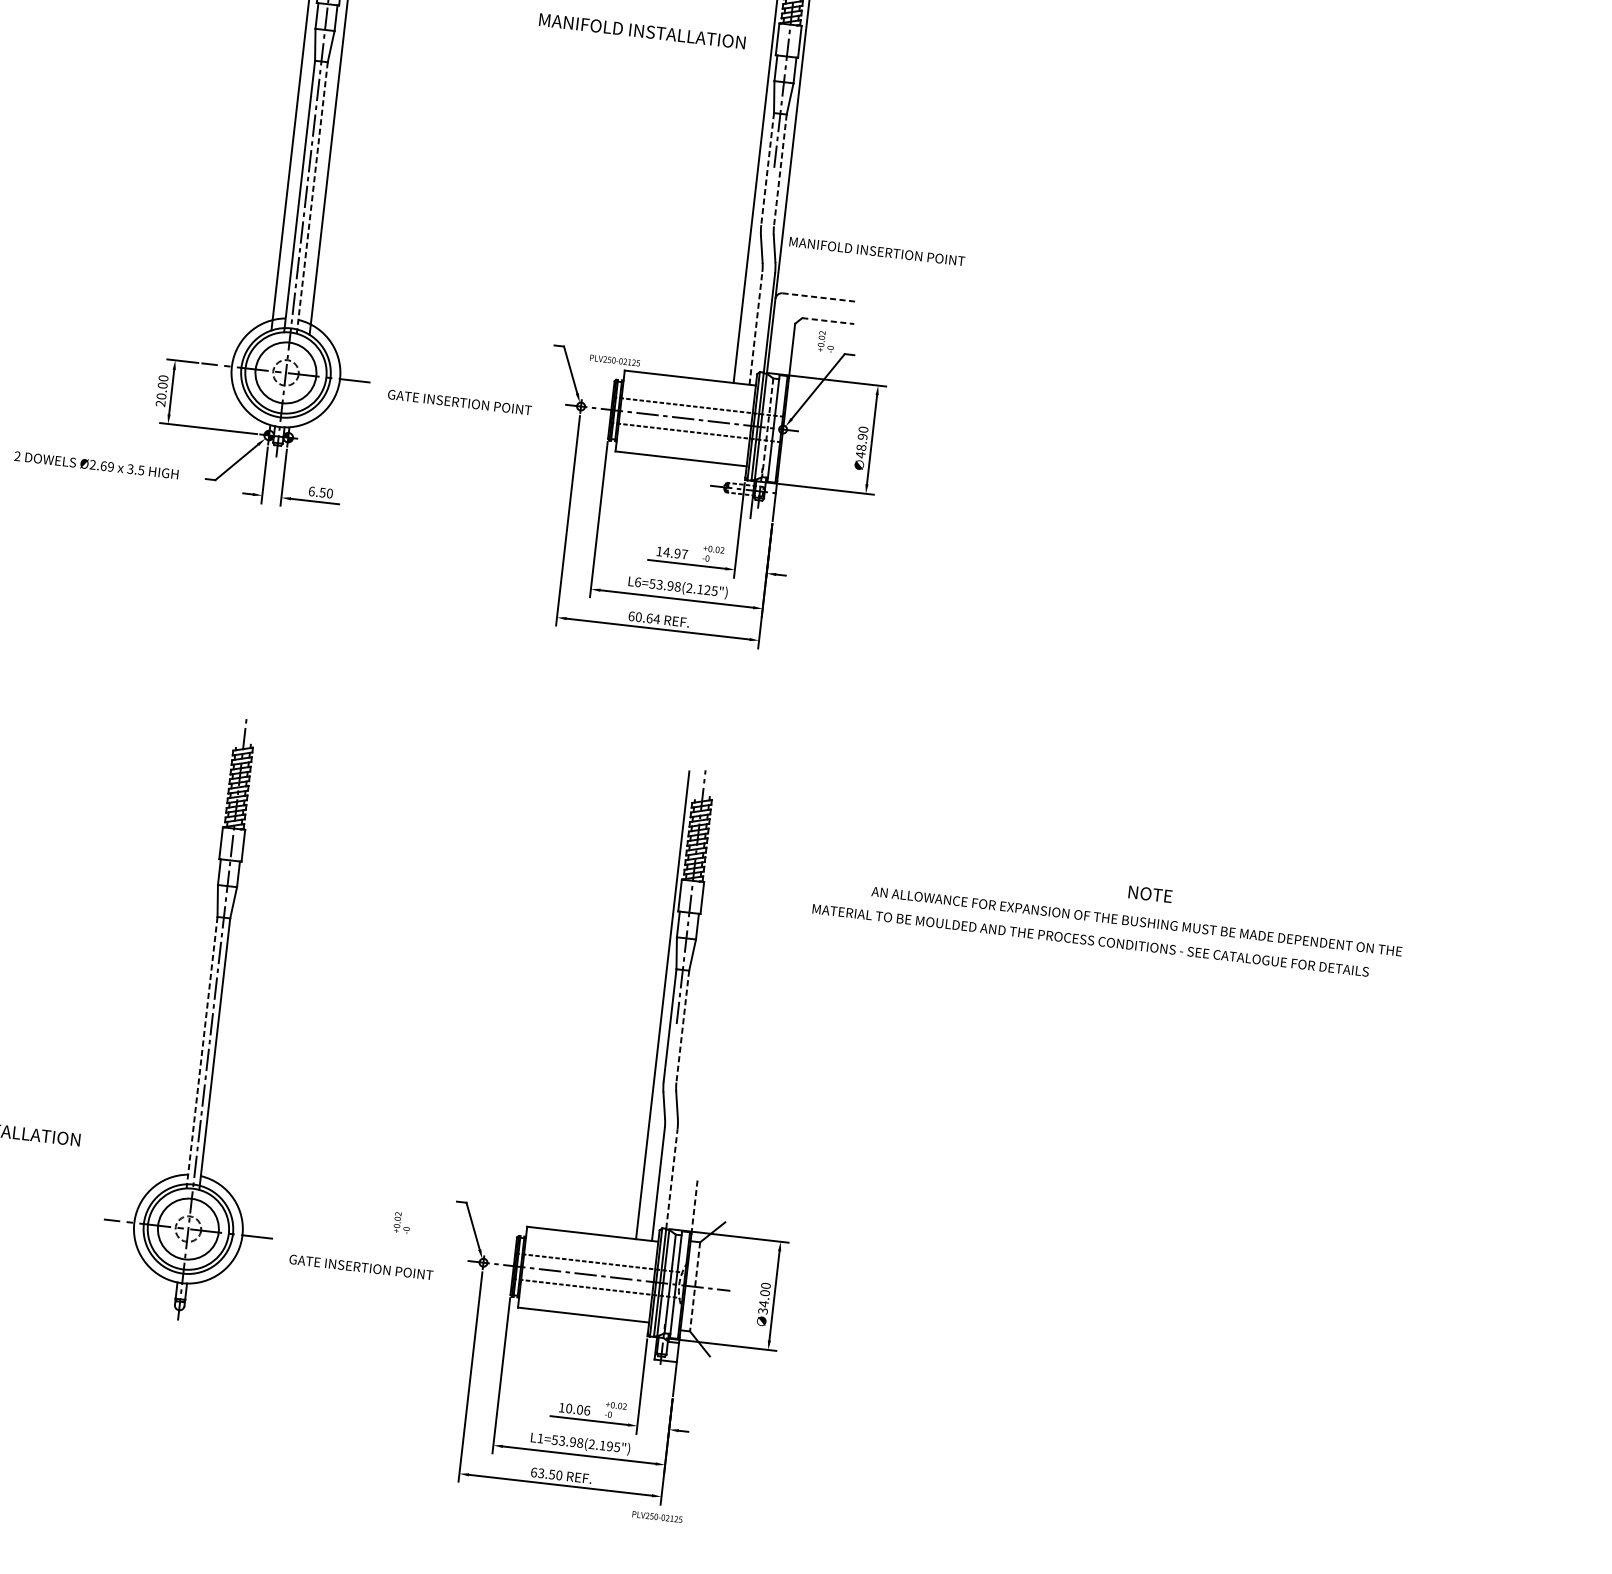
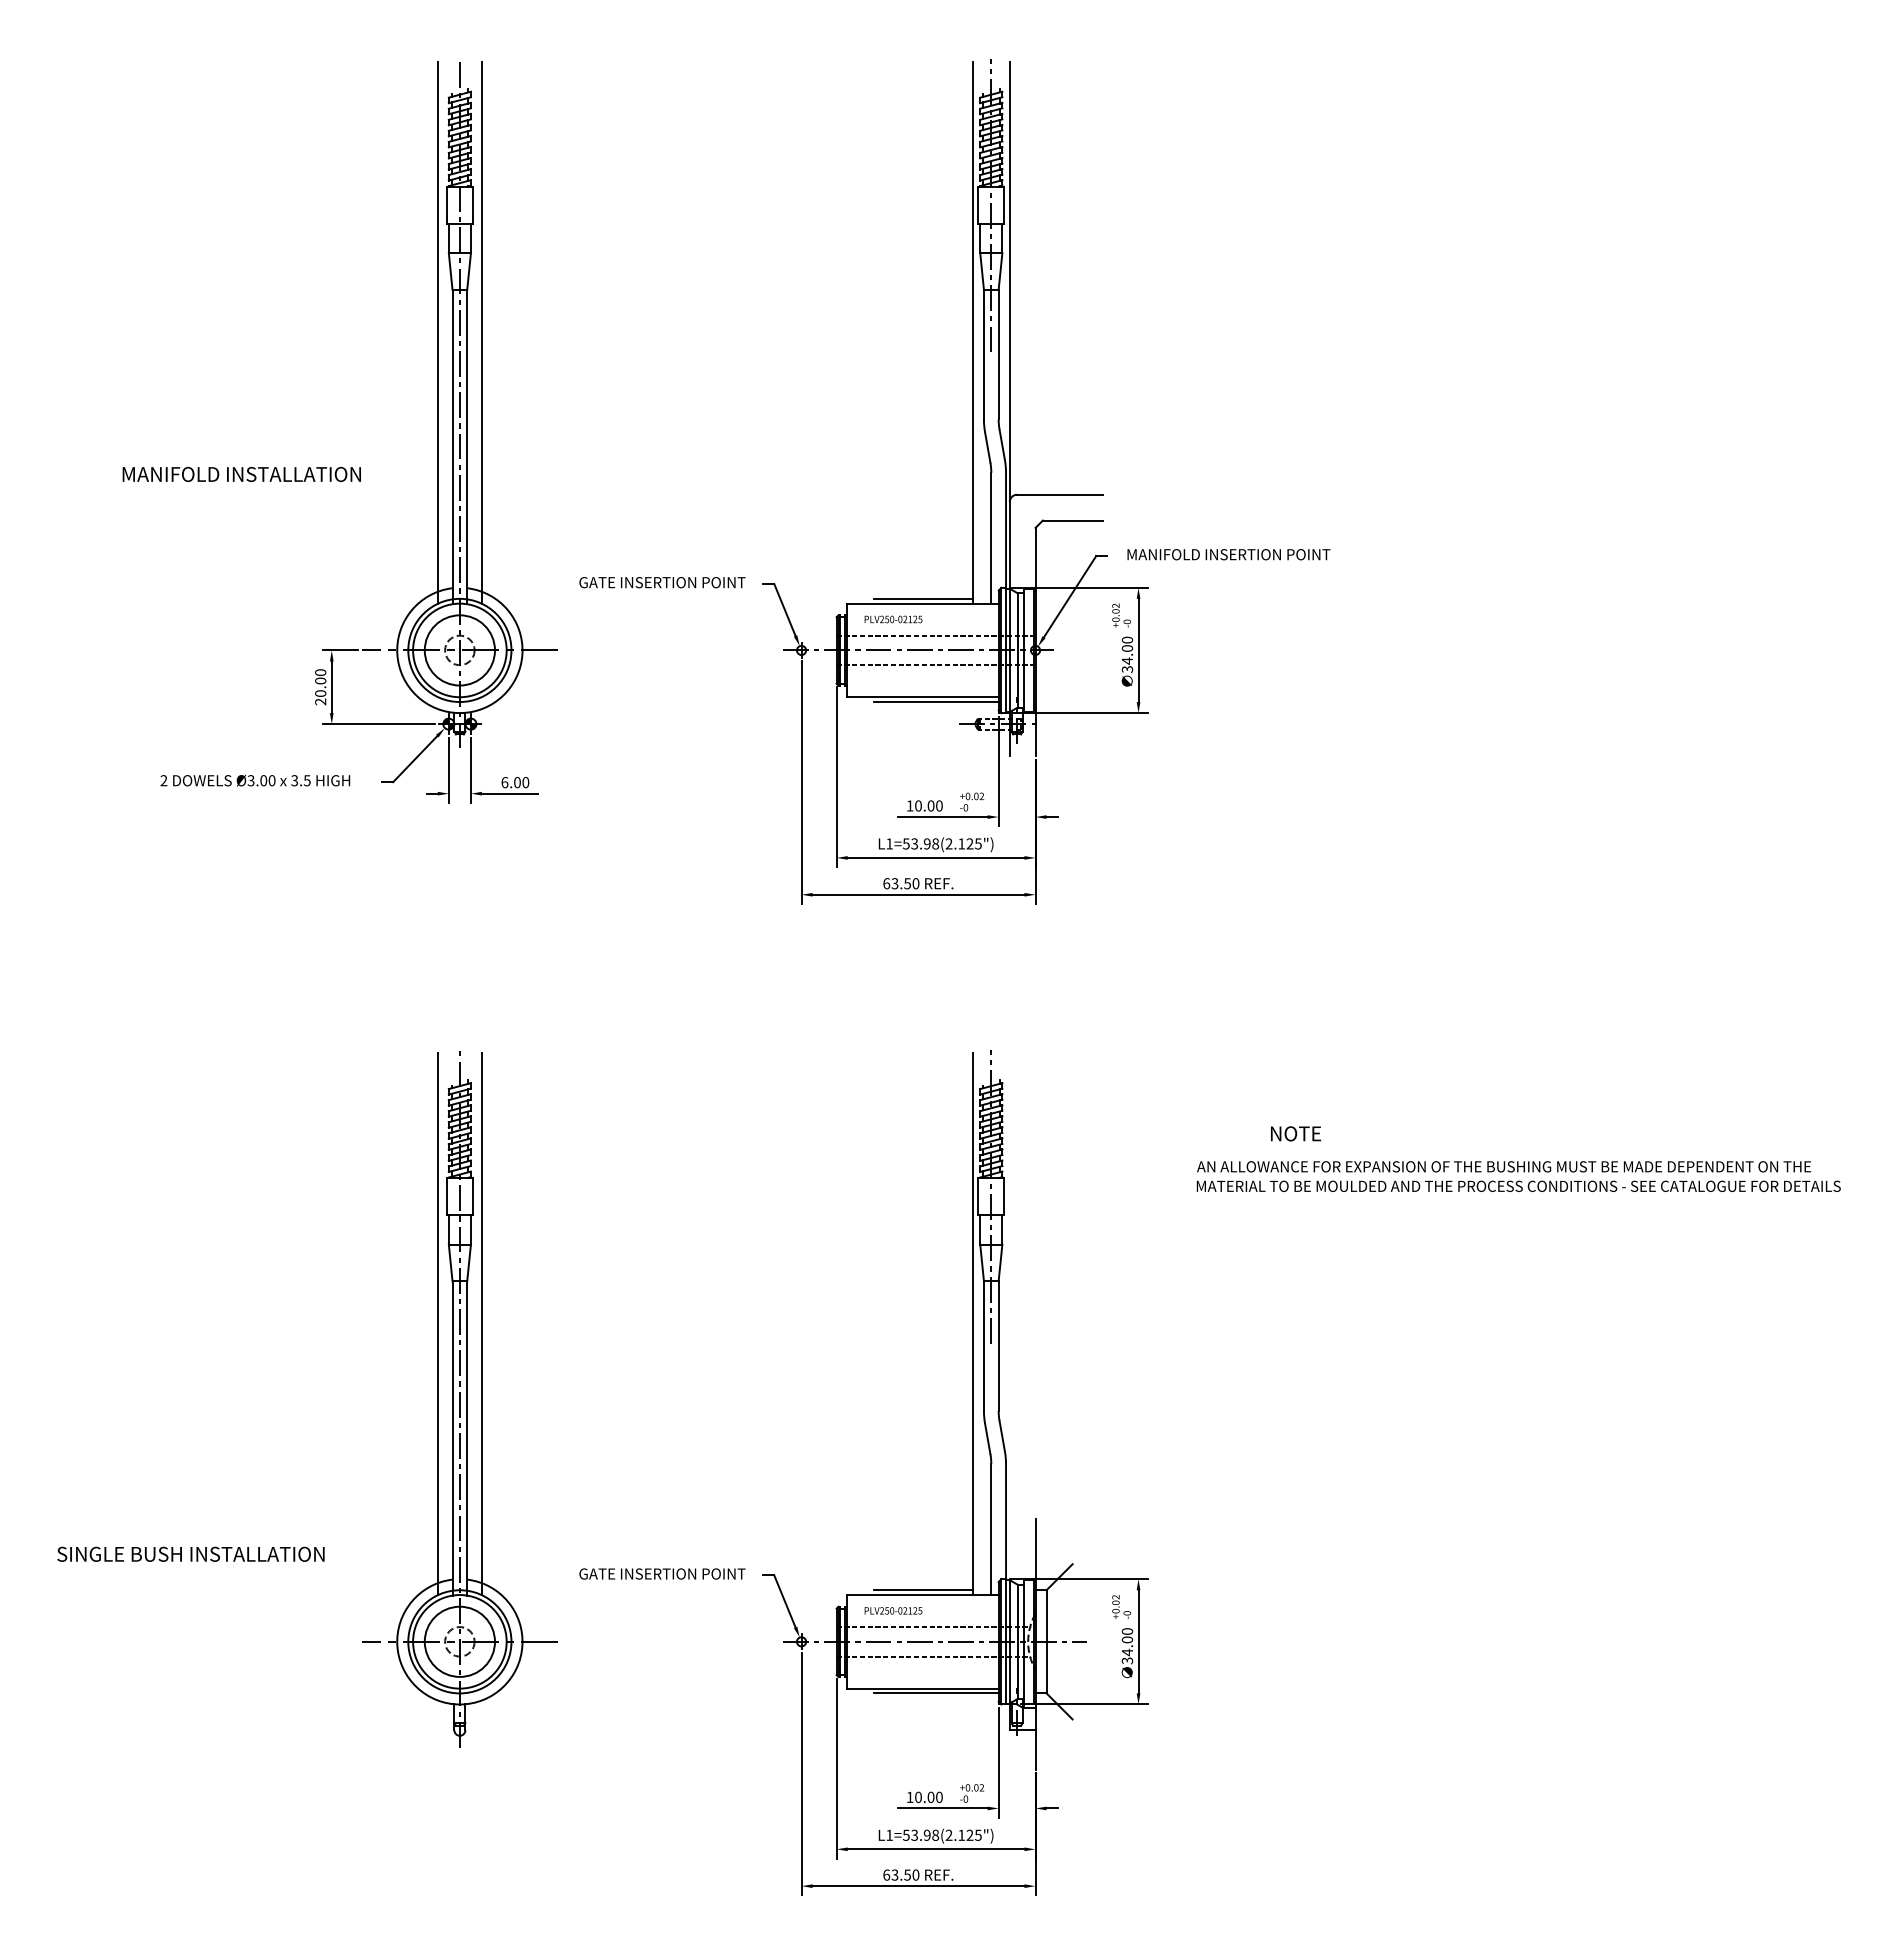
text: (642, 31) -> (241, 474), moved
line: (767, 168) -> (983, 354), dashed -> solid
line: (780, 170) -> (998, 354), dashed -> solid
line: (312, 198) -> (467, 447), dashed -> solid
text: (876, 251) -> (1228, 554), moved
line: (820, 297) -> (1060, 494), dashed -> solid
line: (828, 321) -> (1073, 520), dashed -> solid
line: (756, 327) -> (991, 537), dashed -> solid
text: (826, 341) -> (1121, 615), moved
text: (615, 360) -> (893, 619), moved
line: (690, 373) -> (922, 598), added
text: (459, 402) -> (662, 582), moved
line: (767, 427) -> (1017, 650), dashed -> solid
text: (861, 446) -> (1127, 659), 48.90 -> 34.00
line: (691, 464) -> (935, 702), added
text: (101, 465) -> (261, 780), Ø2.69 -> Ø3.00
text: (322, 492) -> (517, 782), 6.50 -> 6.00
text: (675, 552) -> (928, 805), 14.97 -> 10.00
text: (637, 581) -> (889, 843), L6=53.98(2.125") -> L1=53.98(2.125")
text: (647, 618) -> (905, 883), 60.64 -> 63.50
text: (1150, 894) -> (1296, 1133), moved
text: (1090, 939) -> (1518, 1185), moved
line: (200, 952) -> (437, 1324), added
line: (239, 957) -> (482, 1324), added
line: (682, 1026) -> (998, 1345), dashed -> solid
line: (202, 1052) -> (452, 1438), dashed -> solid
line: (672, 1178) -> (1006, 1521), dashed -> solid
line: (694, 1206) -> (1035, 1550), dashed -> solid
text: (402, 1222) -> (1121, 1606), moved
line: (592, 1230) -> (922, 1590), added
text: (361, 1266) -> (662, 1573), moved
line: (695, 1286) -> (1046, 1641), dashed -> solid
line: (594, 1320) -> (935, 1693), added
text: (587, 1409) -> (939, 1796), 10.06 -> 10.00
text: (609, 1446) -> (969, 1835), L1=53.98(2.195") -> L1=53.98(2.125")
text: (657, 1516) -> (893, 1610), moved

